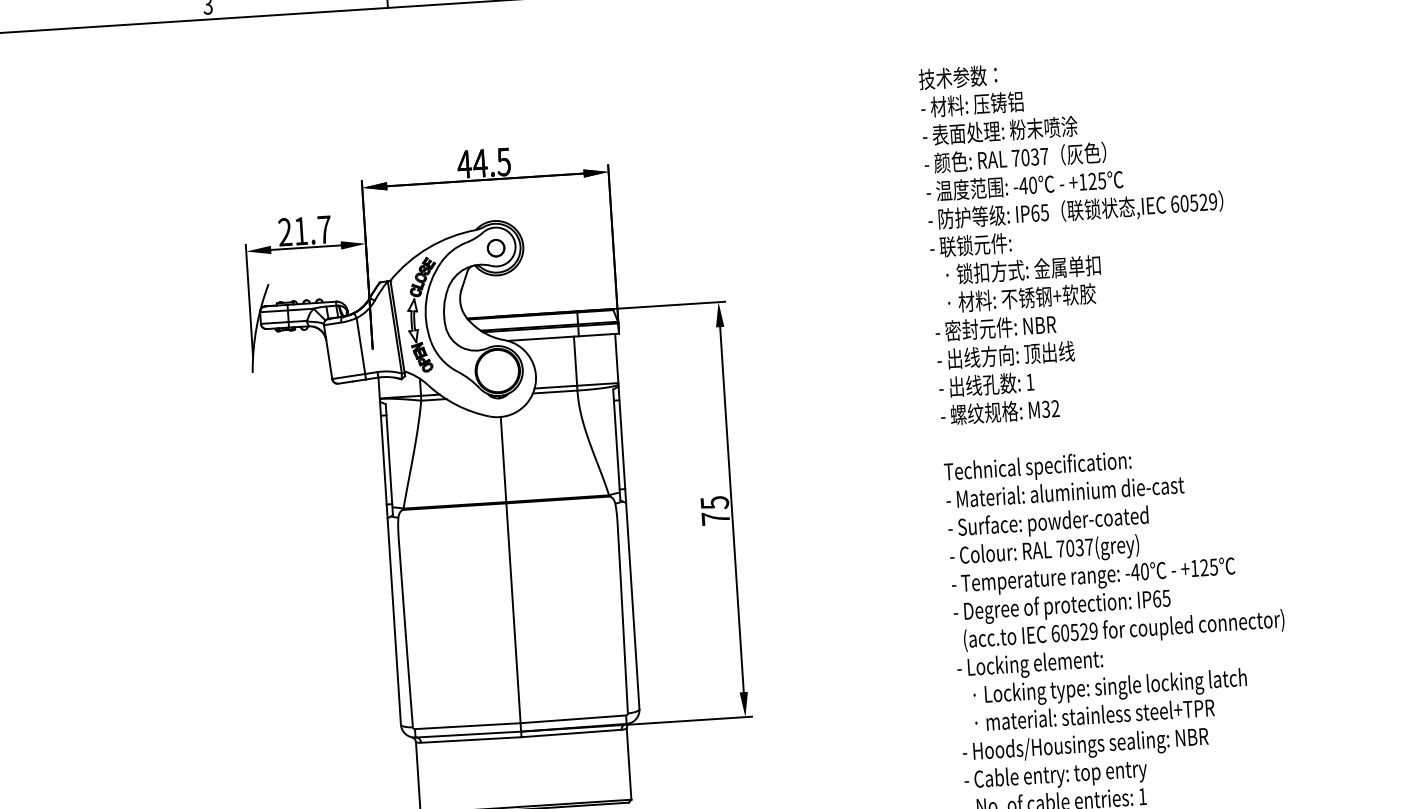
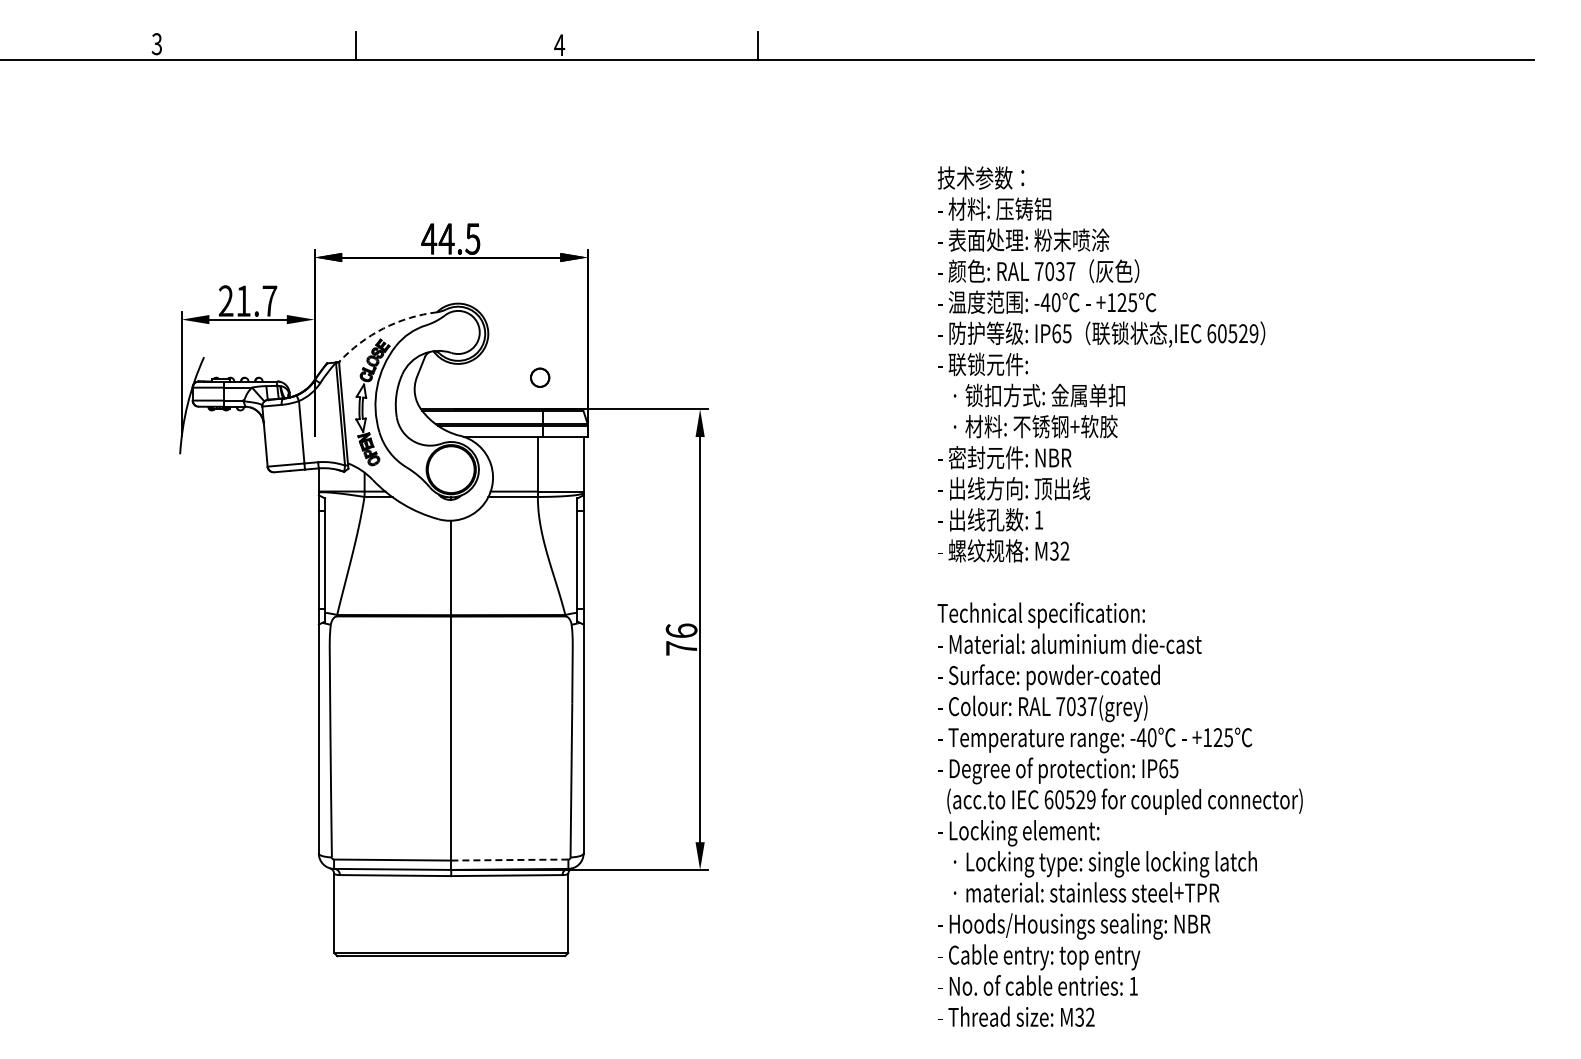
arc: (428, 247) -> (383, 328), solid -> dashed
circle: (496, 247) -> (540, 377), moved
text: (714, 502) -> (681, 630), 75 -> 76
line: (573, 719) -> (509, 860), solid -> dashed

